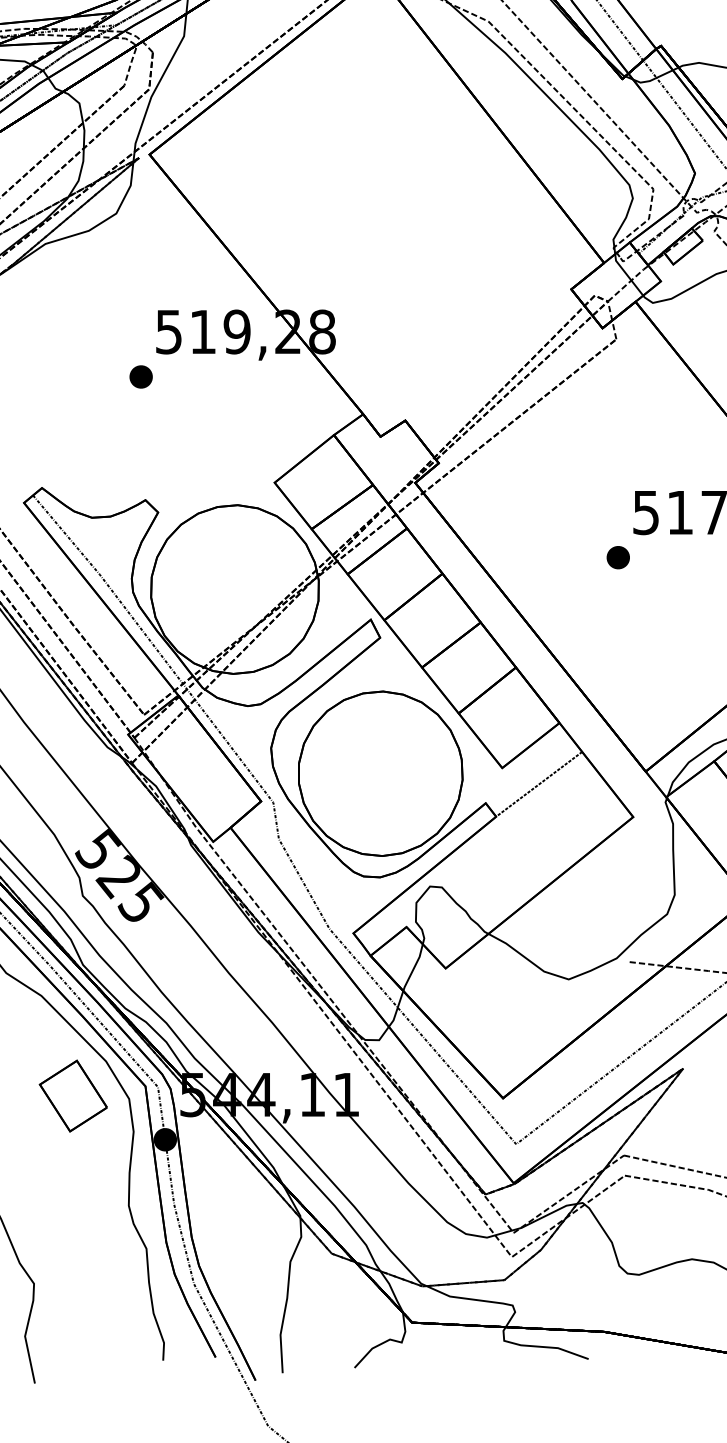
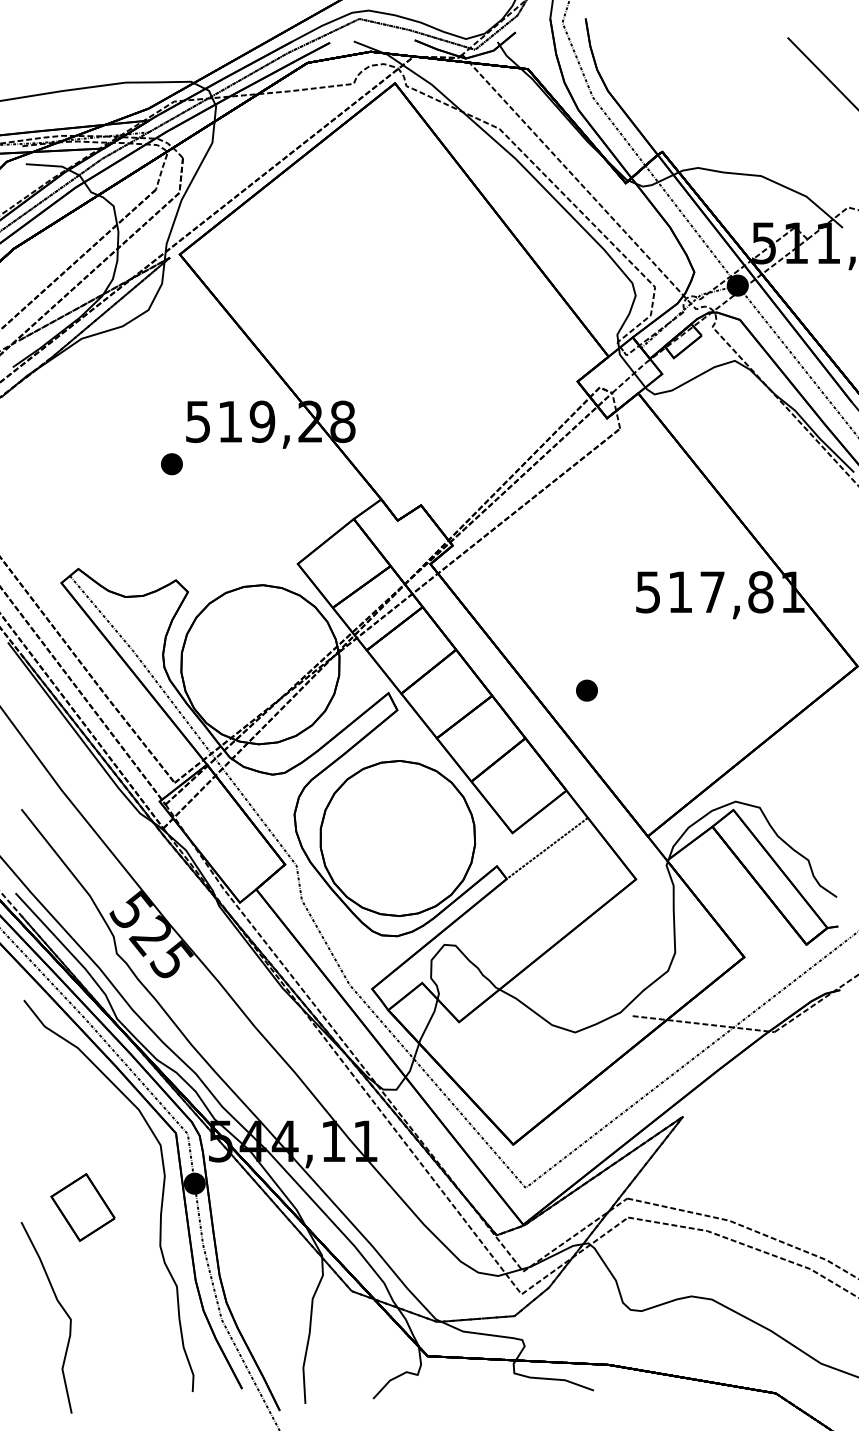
part: (617, 557) -> (586, 690), moved
part: (72, 1096) -> (82, 1207), moved

